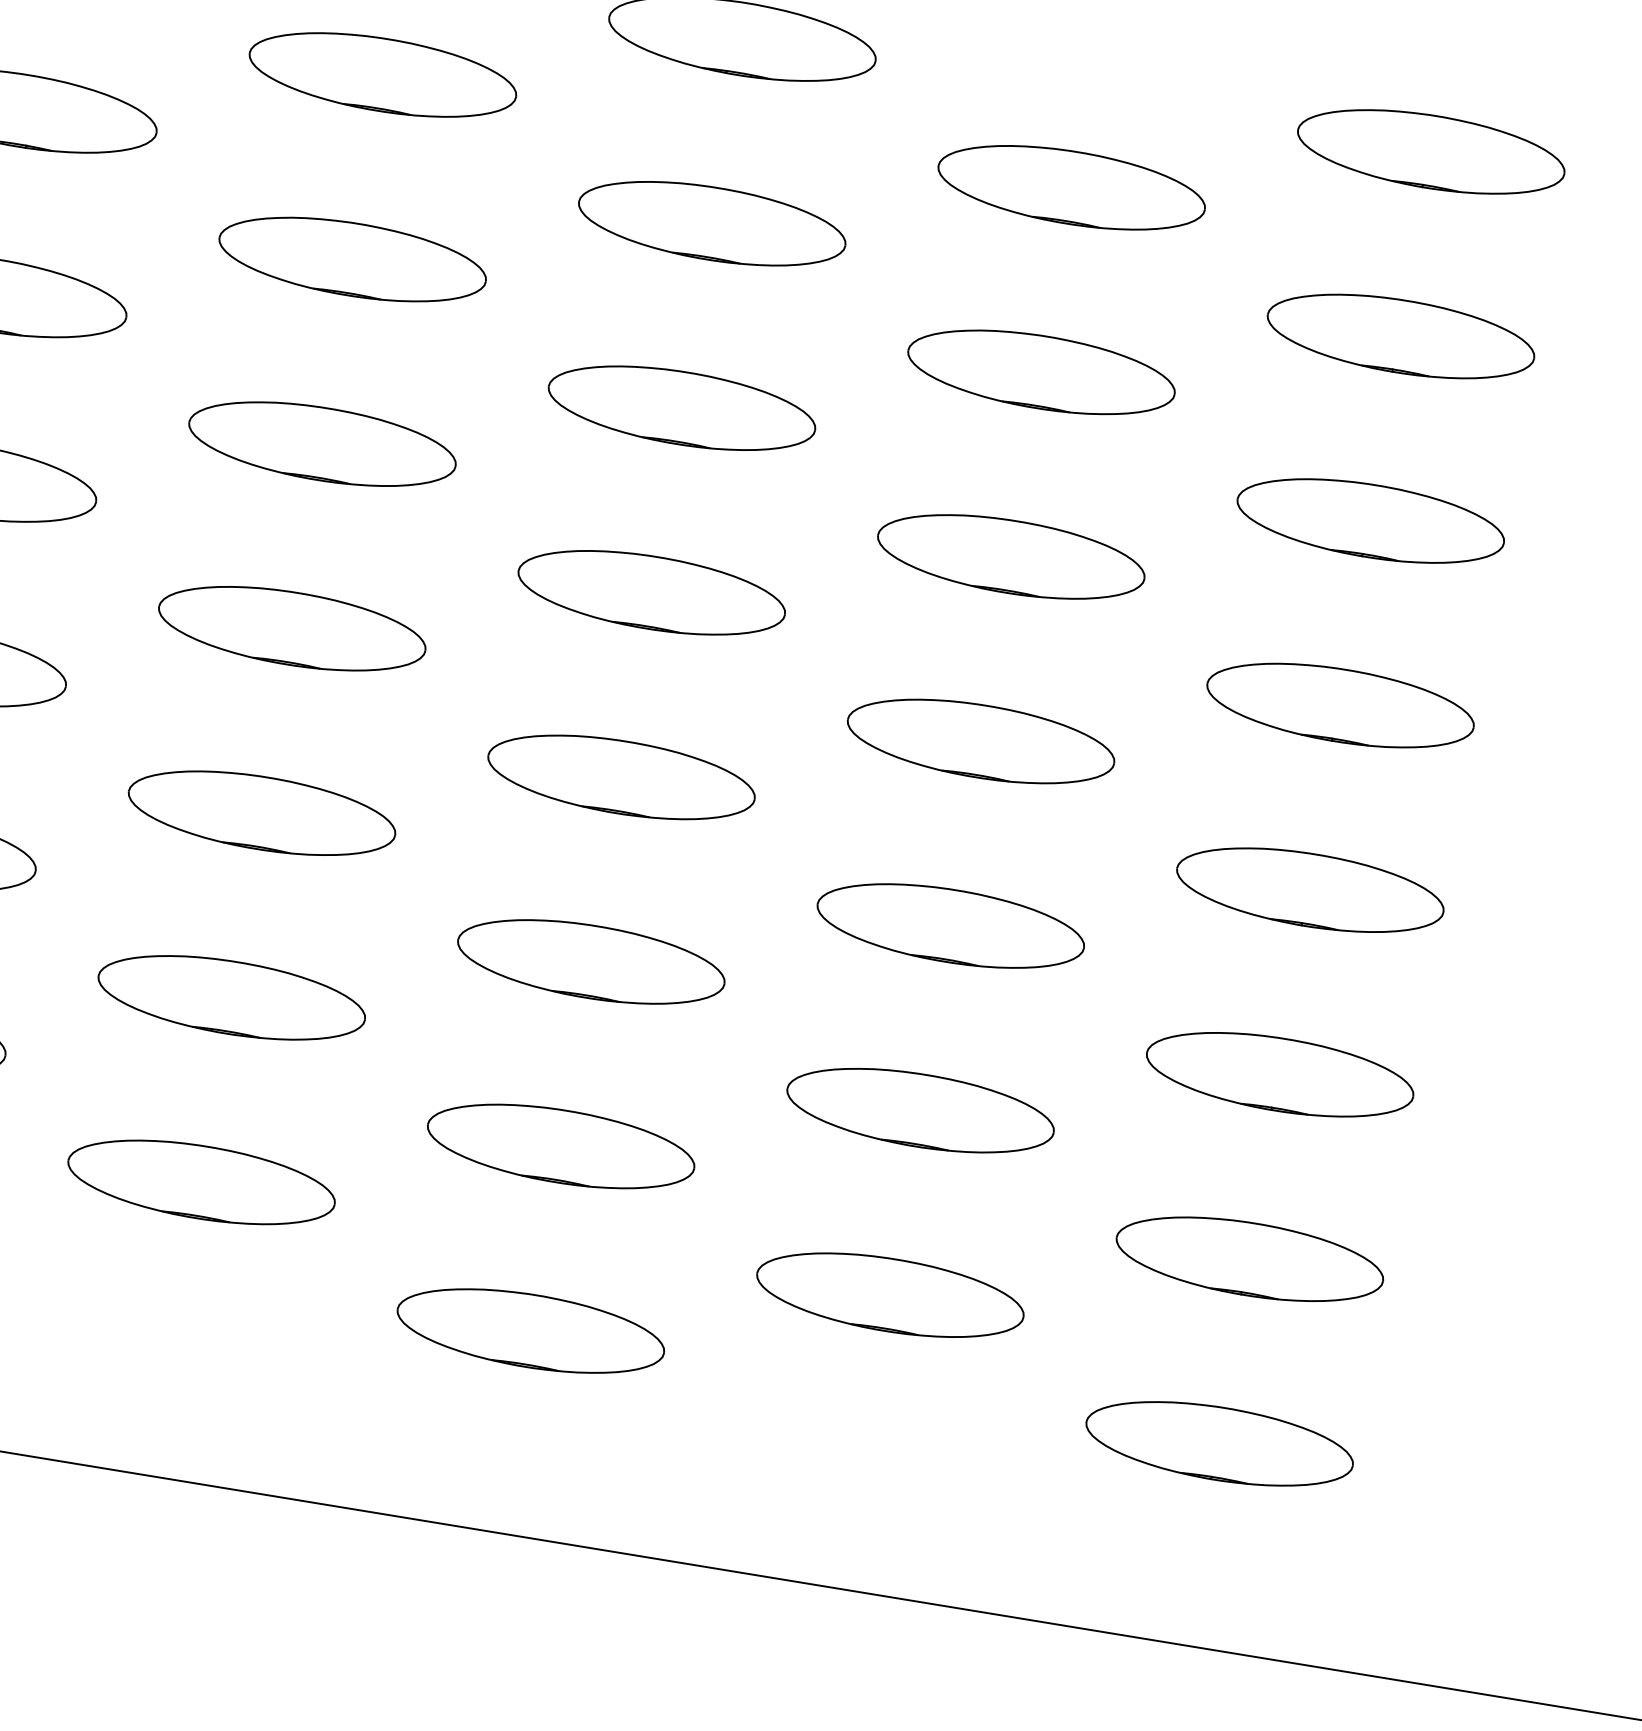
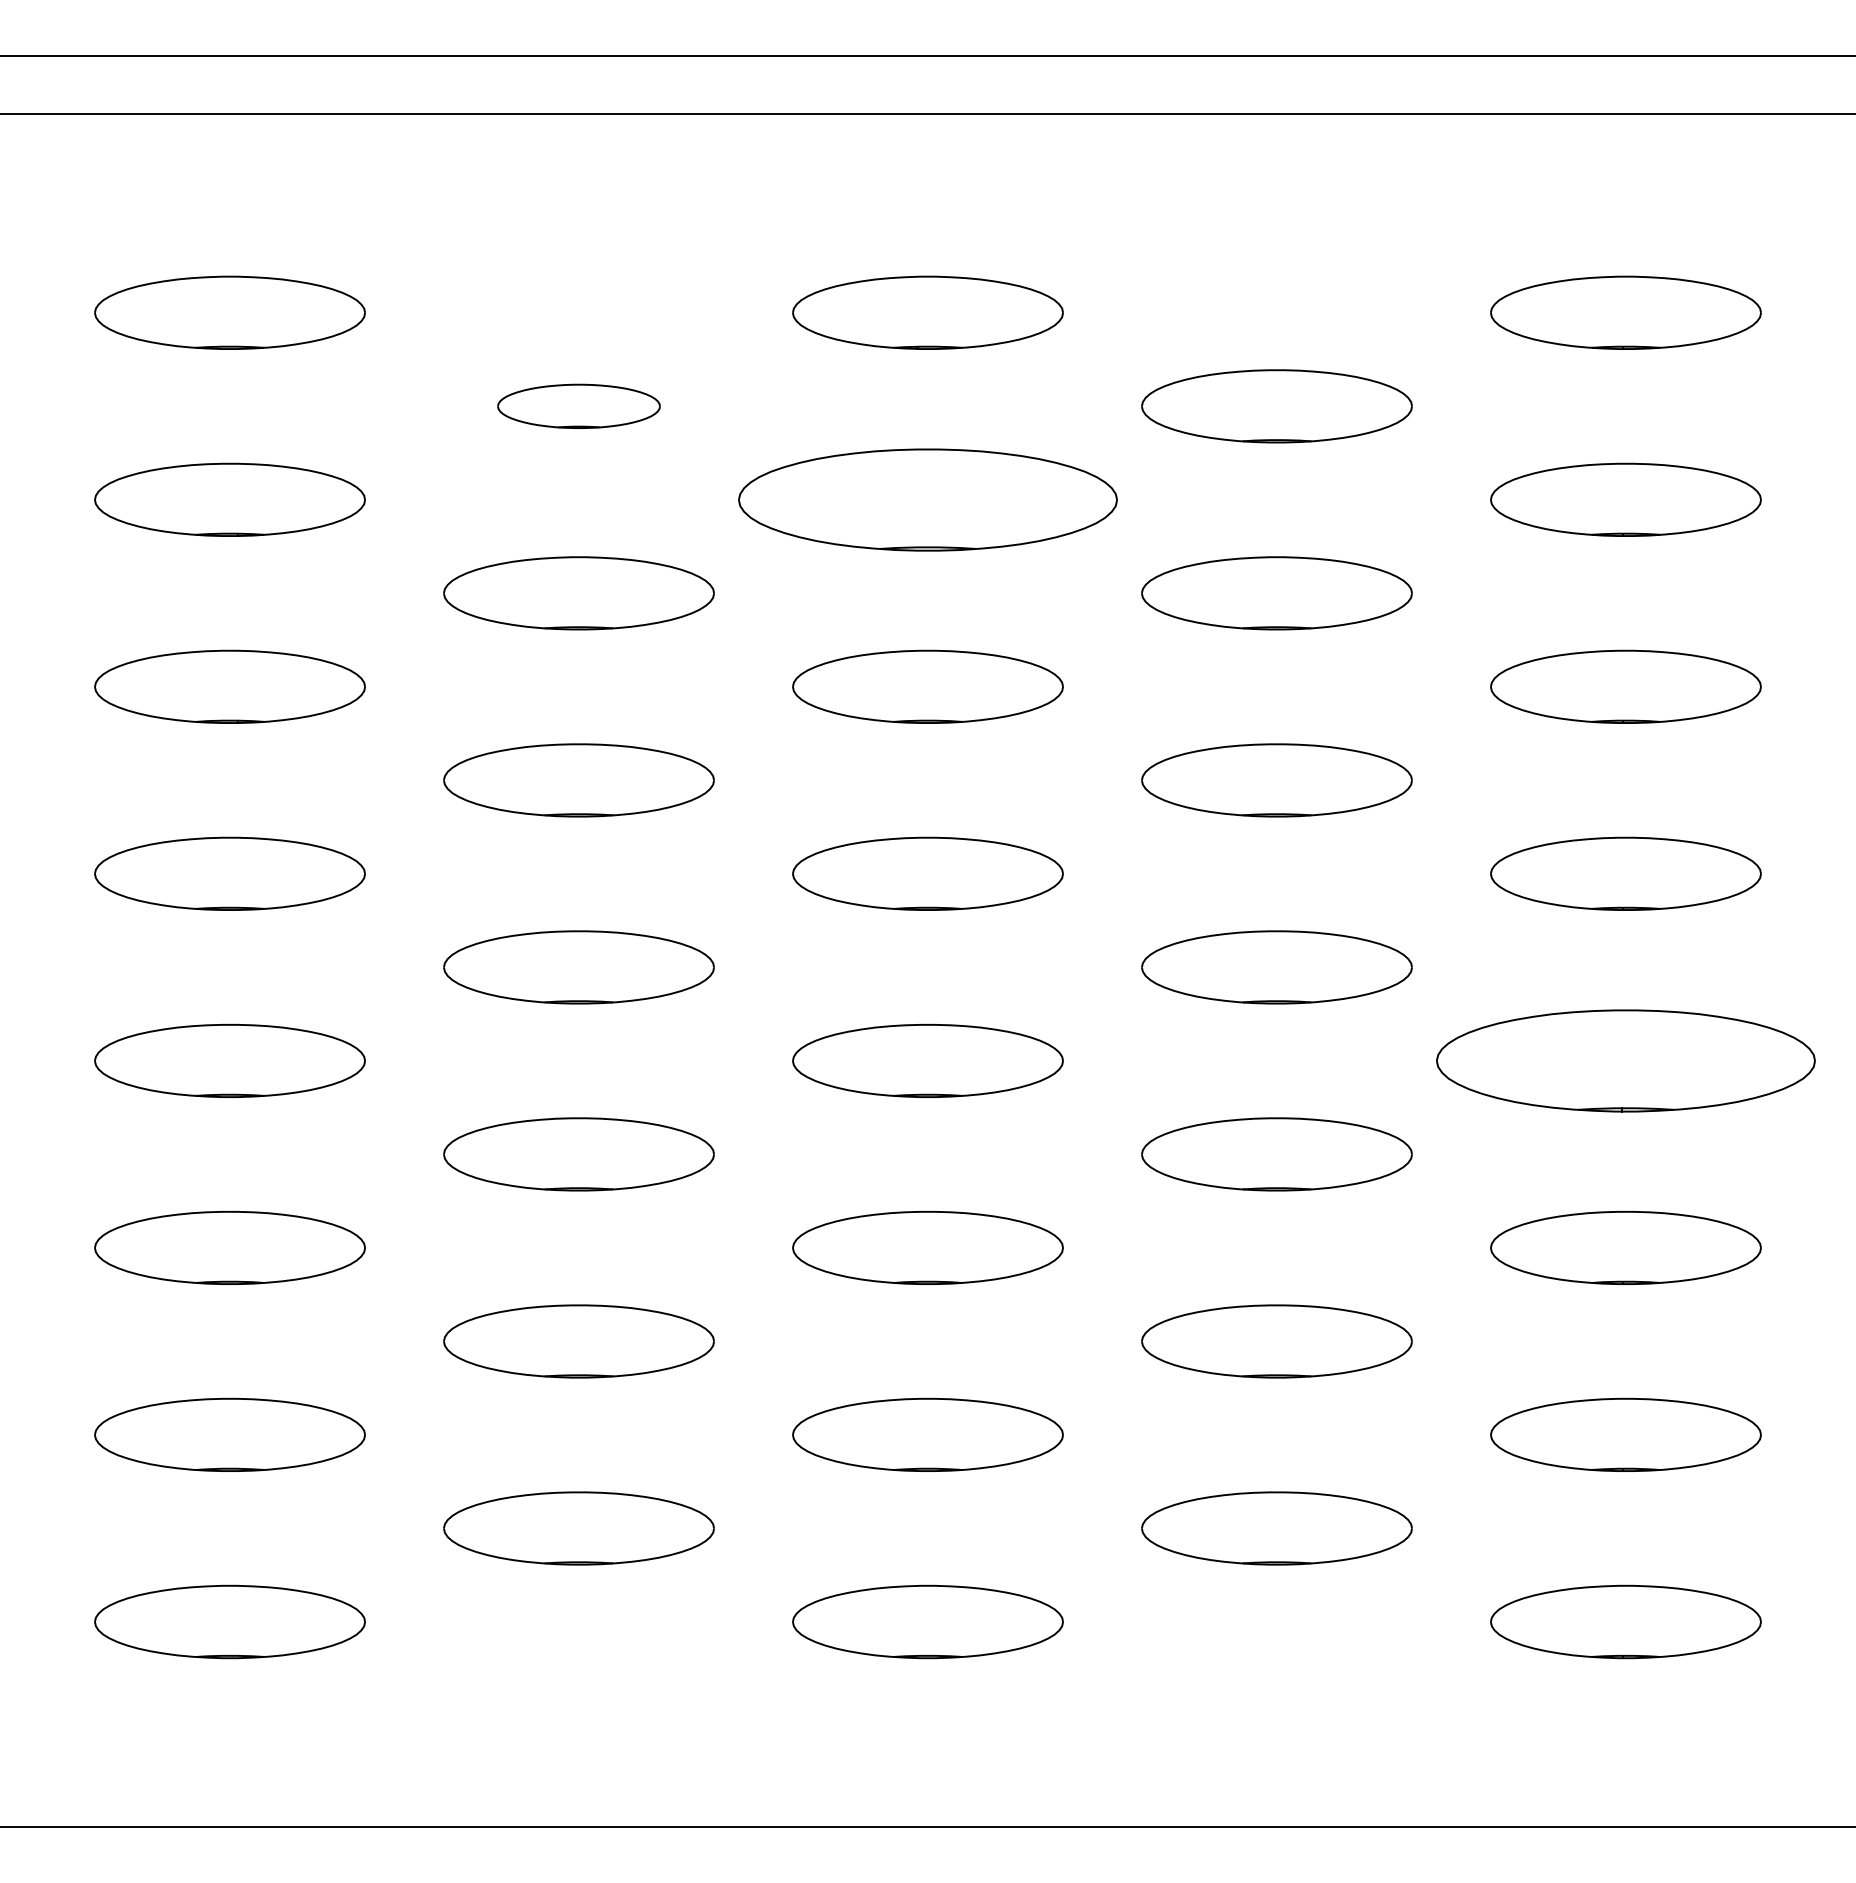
part: (382, 75) -> (578, 406), size x0.6
part: (711, 223) -> (927, 499), size x1.4
part: (1309, 889) -> (1625, 1060), size x1.4

